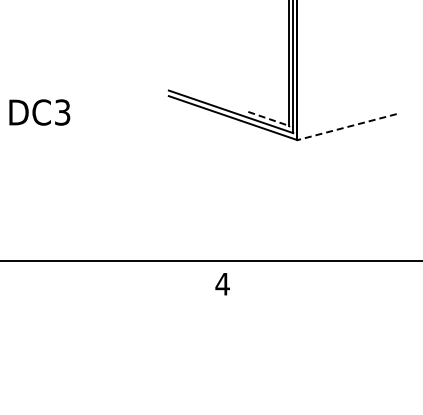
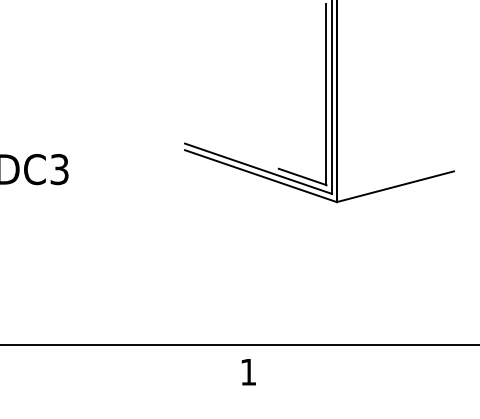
line: (268, 118) -> (302, 176), dashed -> solid
line: (346, 127) -> (394, 187), dashed -> solid
text: (222, 284) -> (248, 372), 4 -> 1

